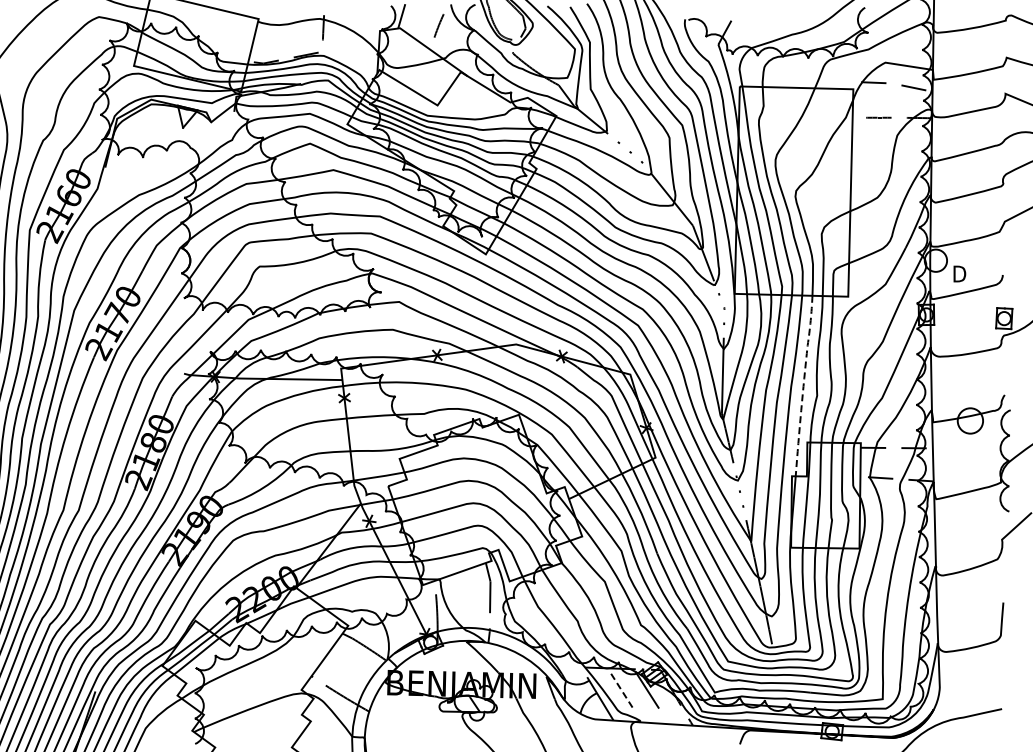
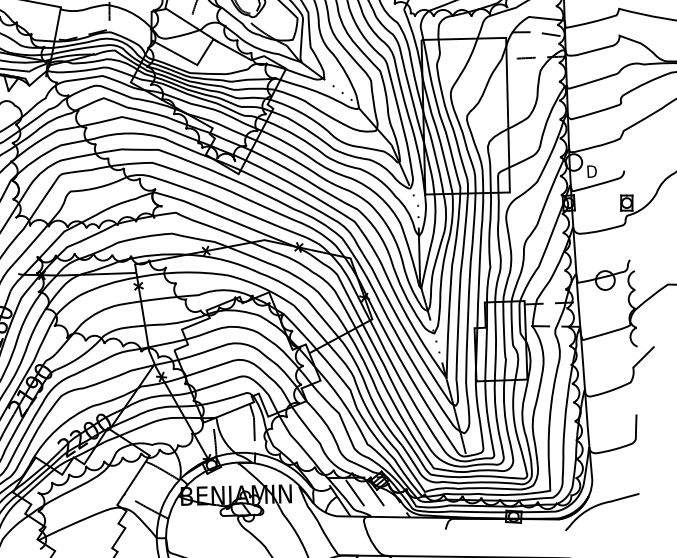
line: (803, 384) -> (479, 259), dashed -> solid
line: (621, 689) -> (355, 493), dashed -> solid

